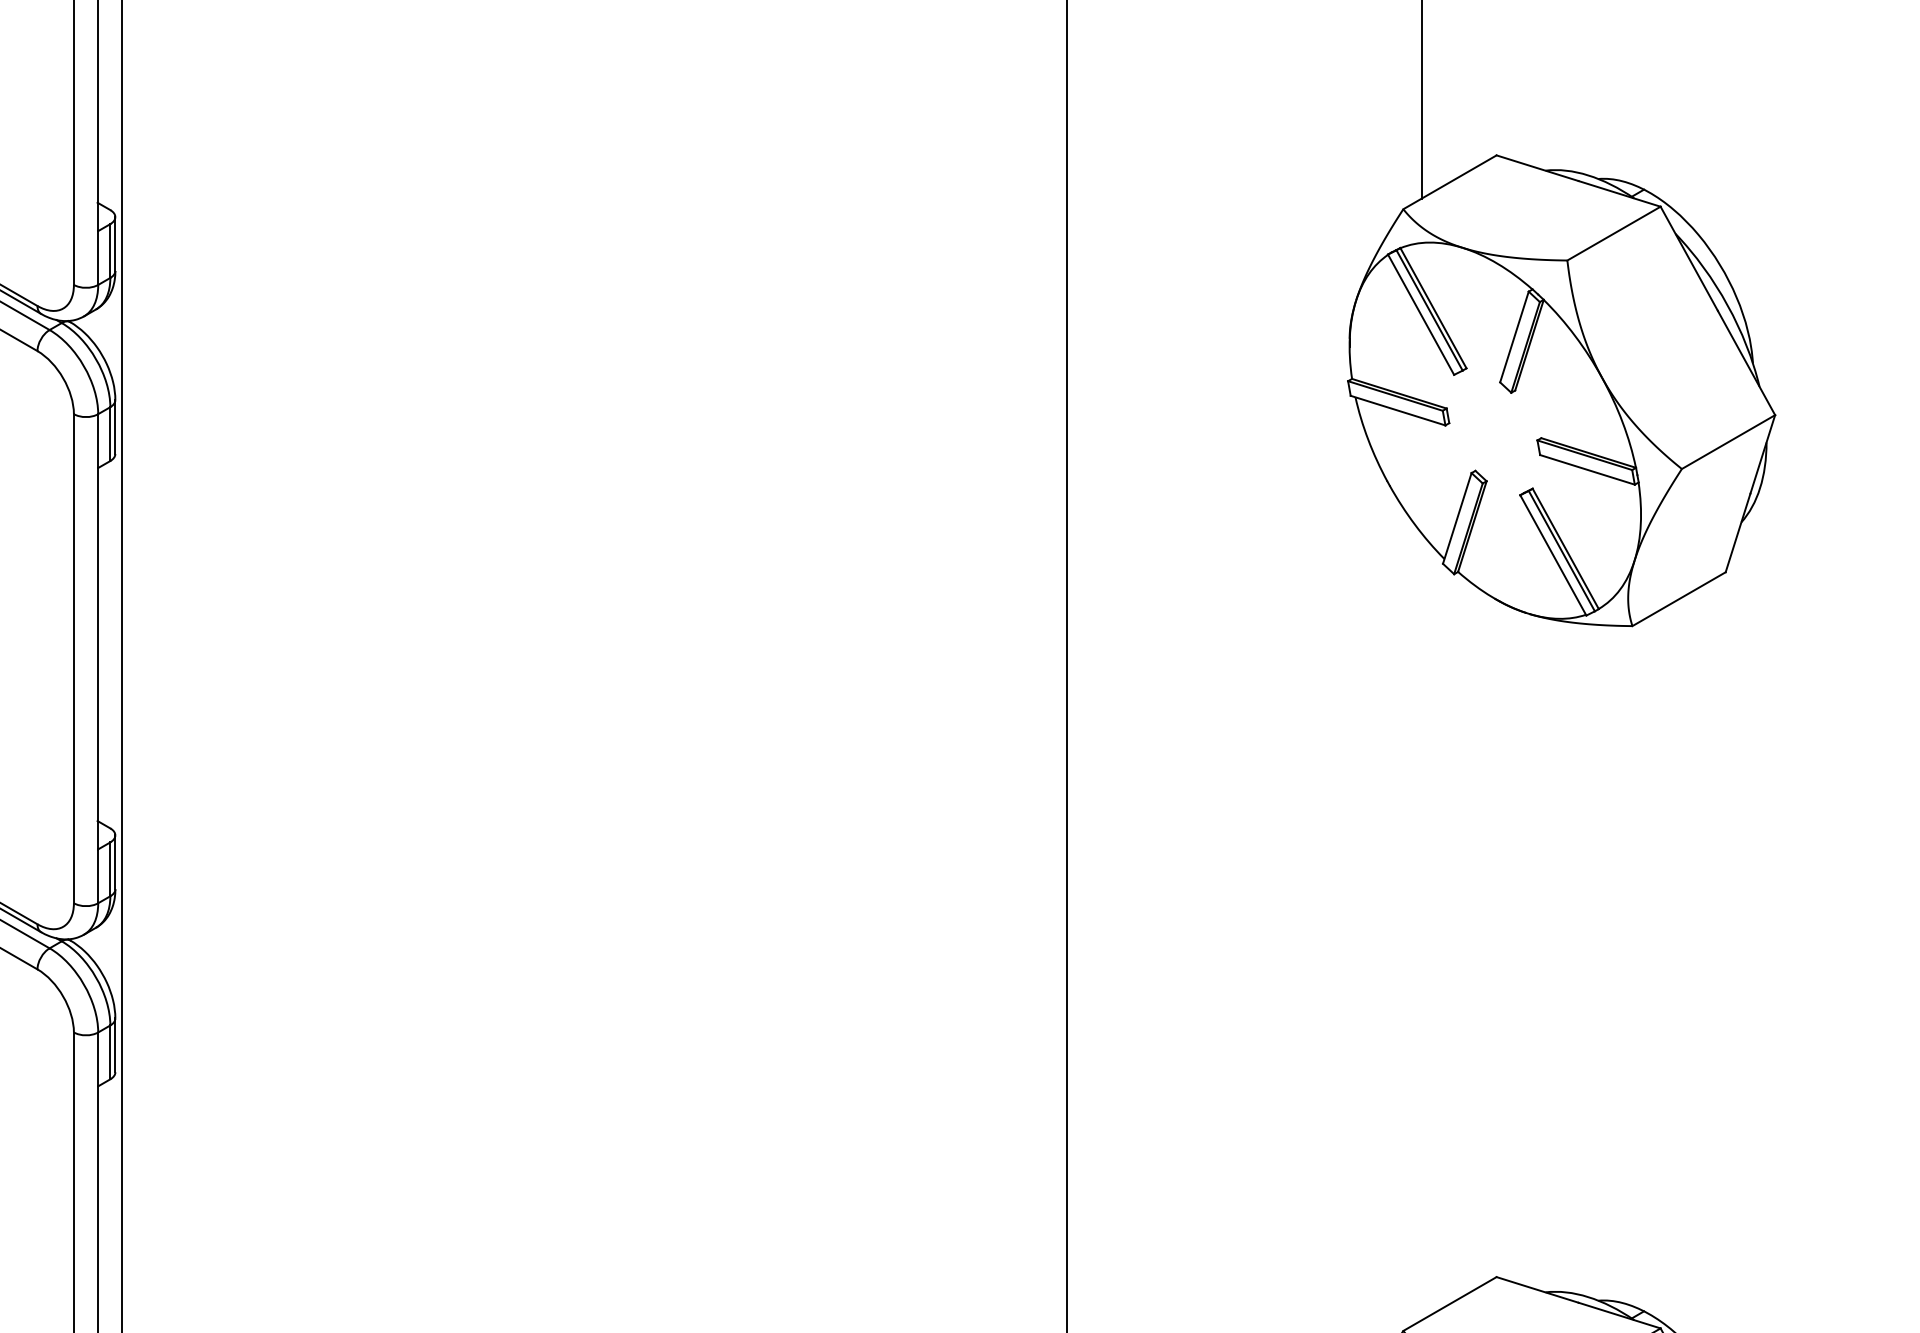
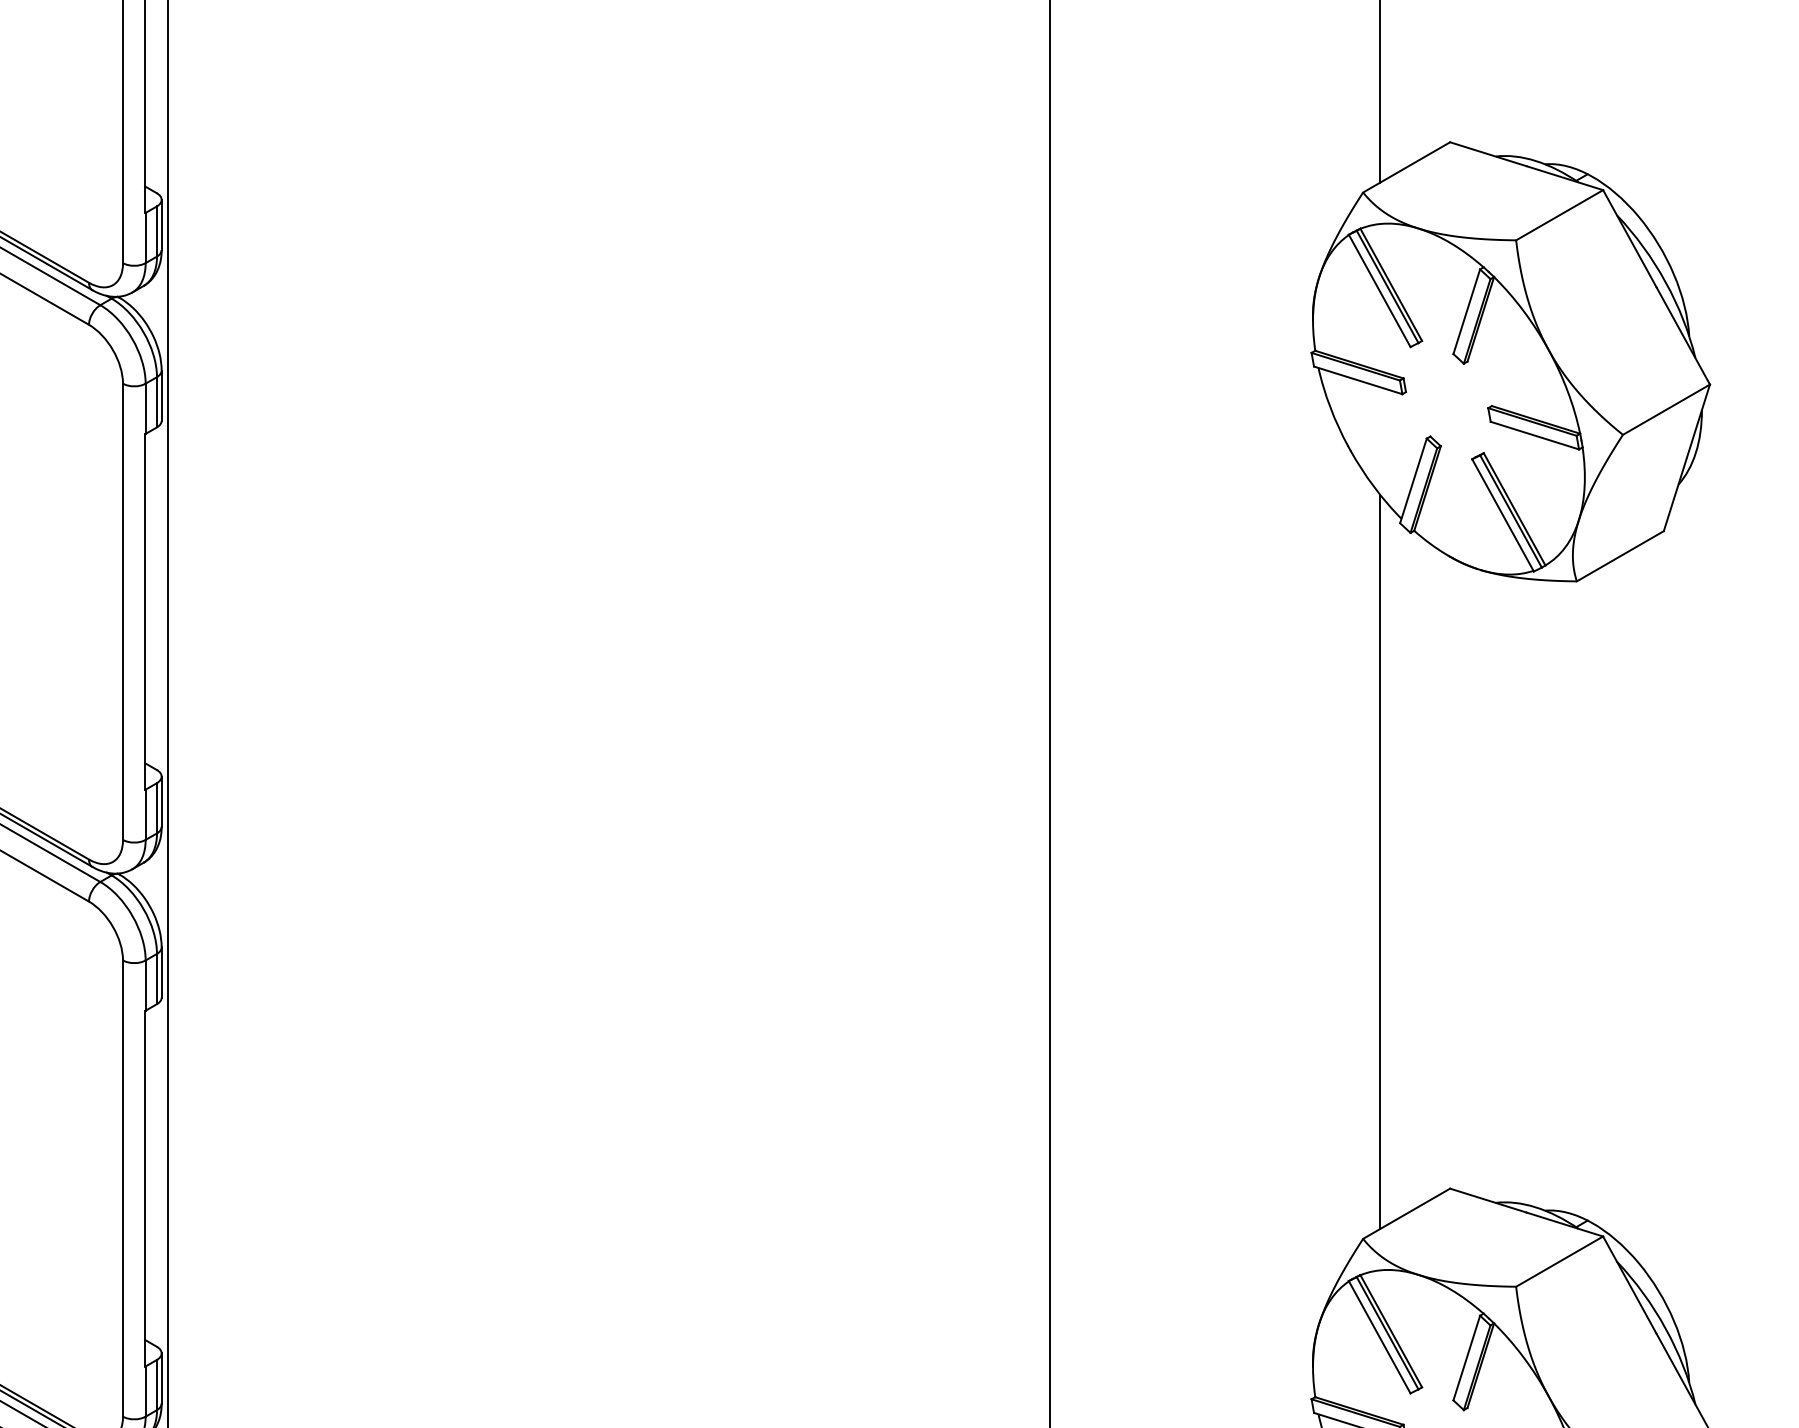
line: (1421, 926) -> (1380, 861), added

